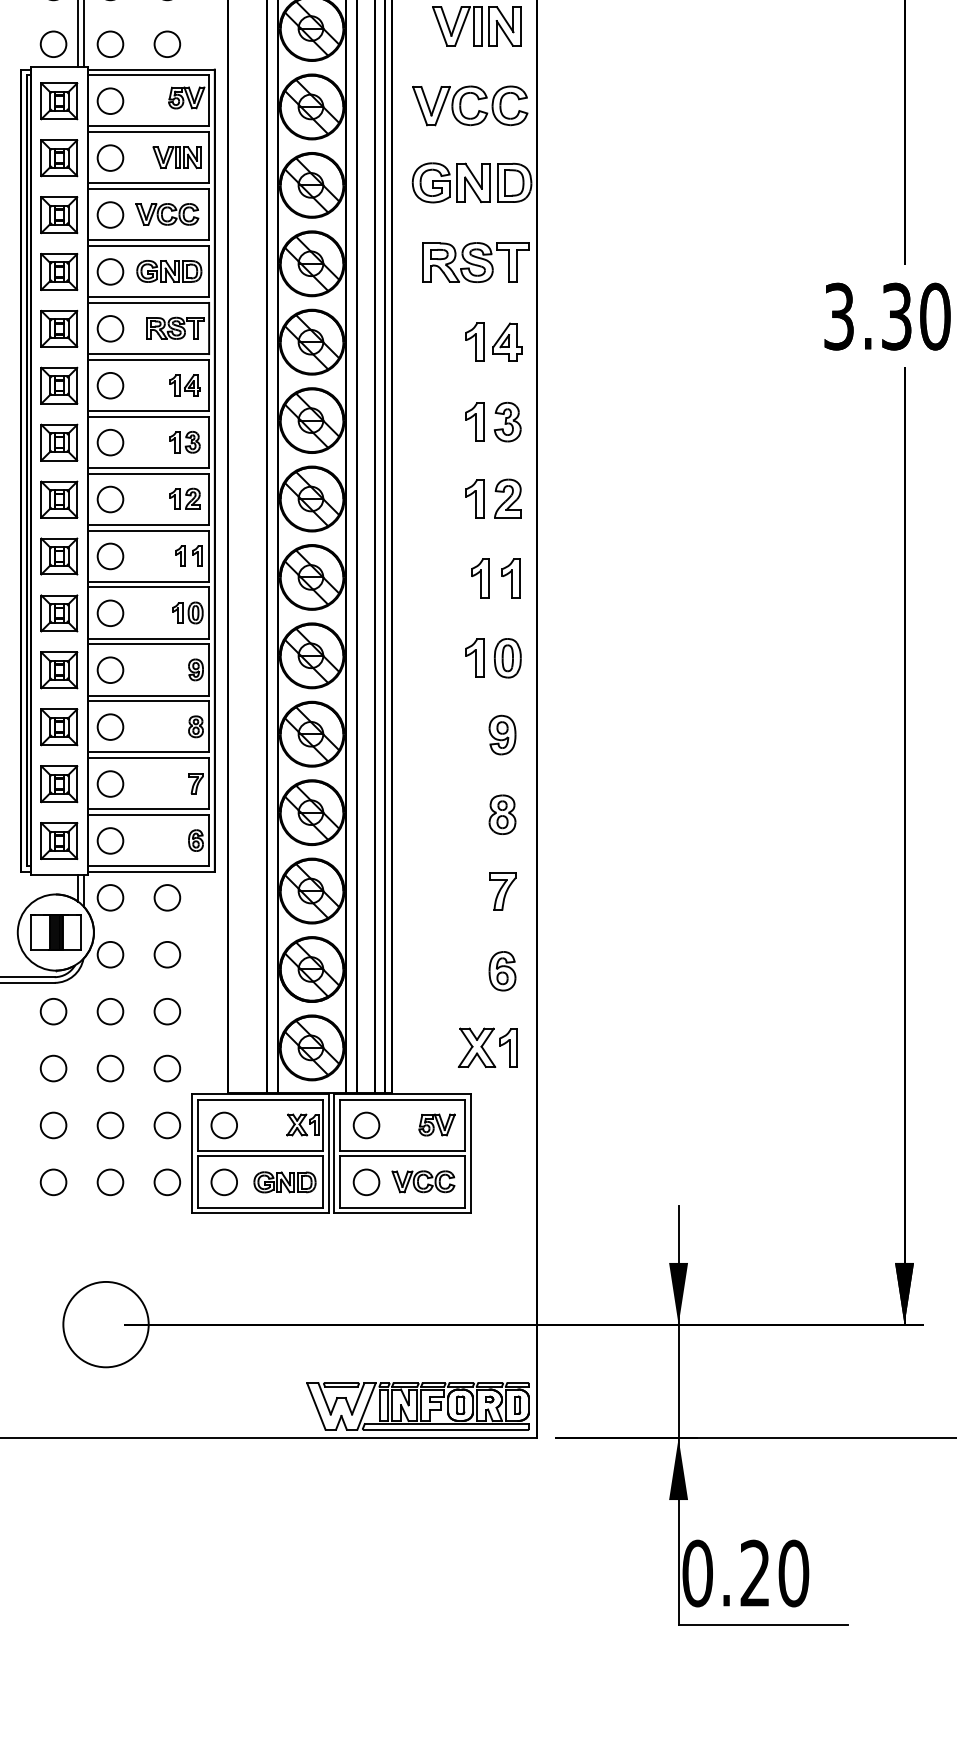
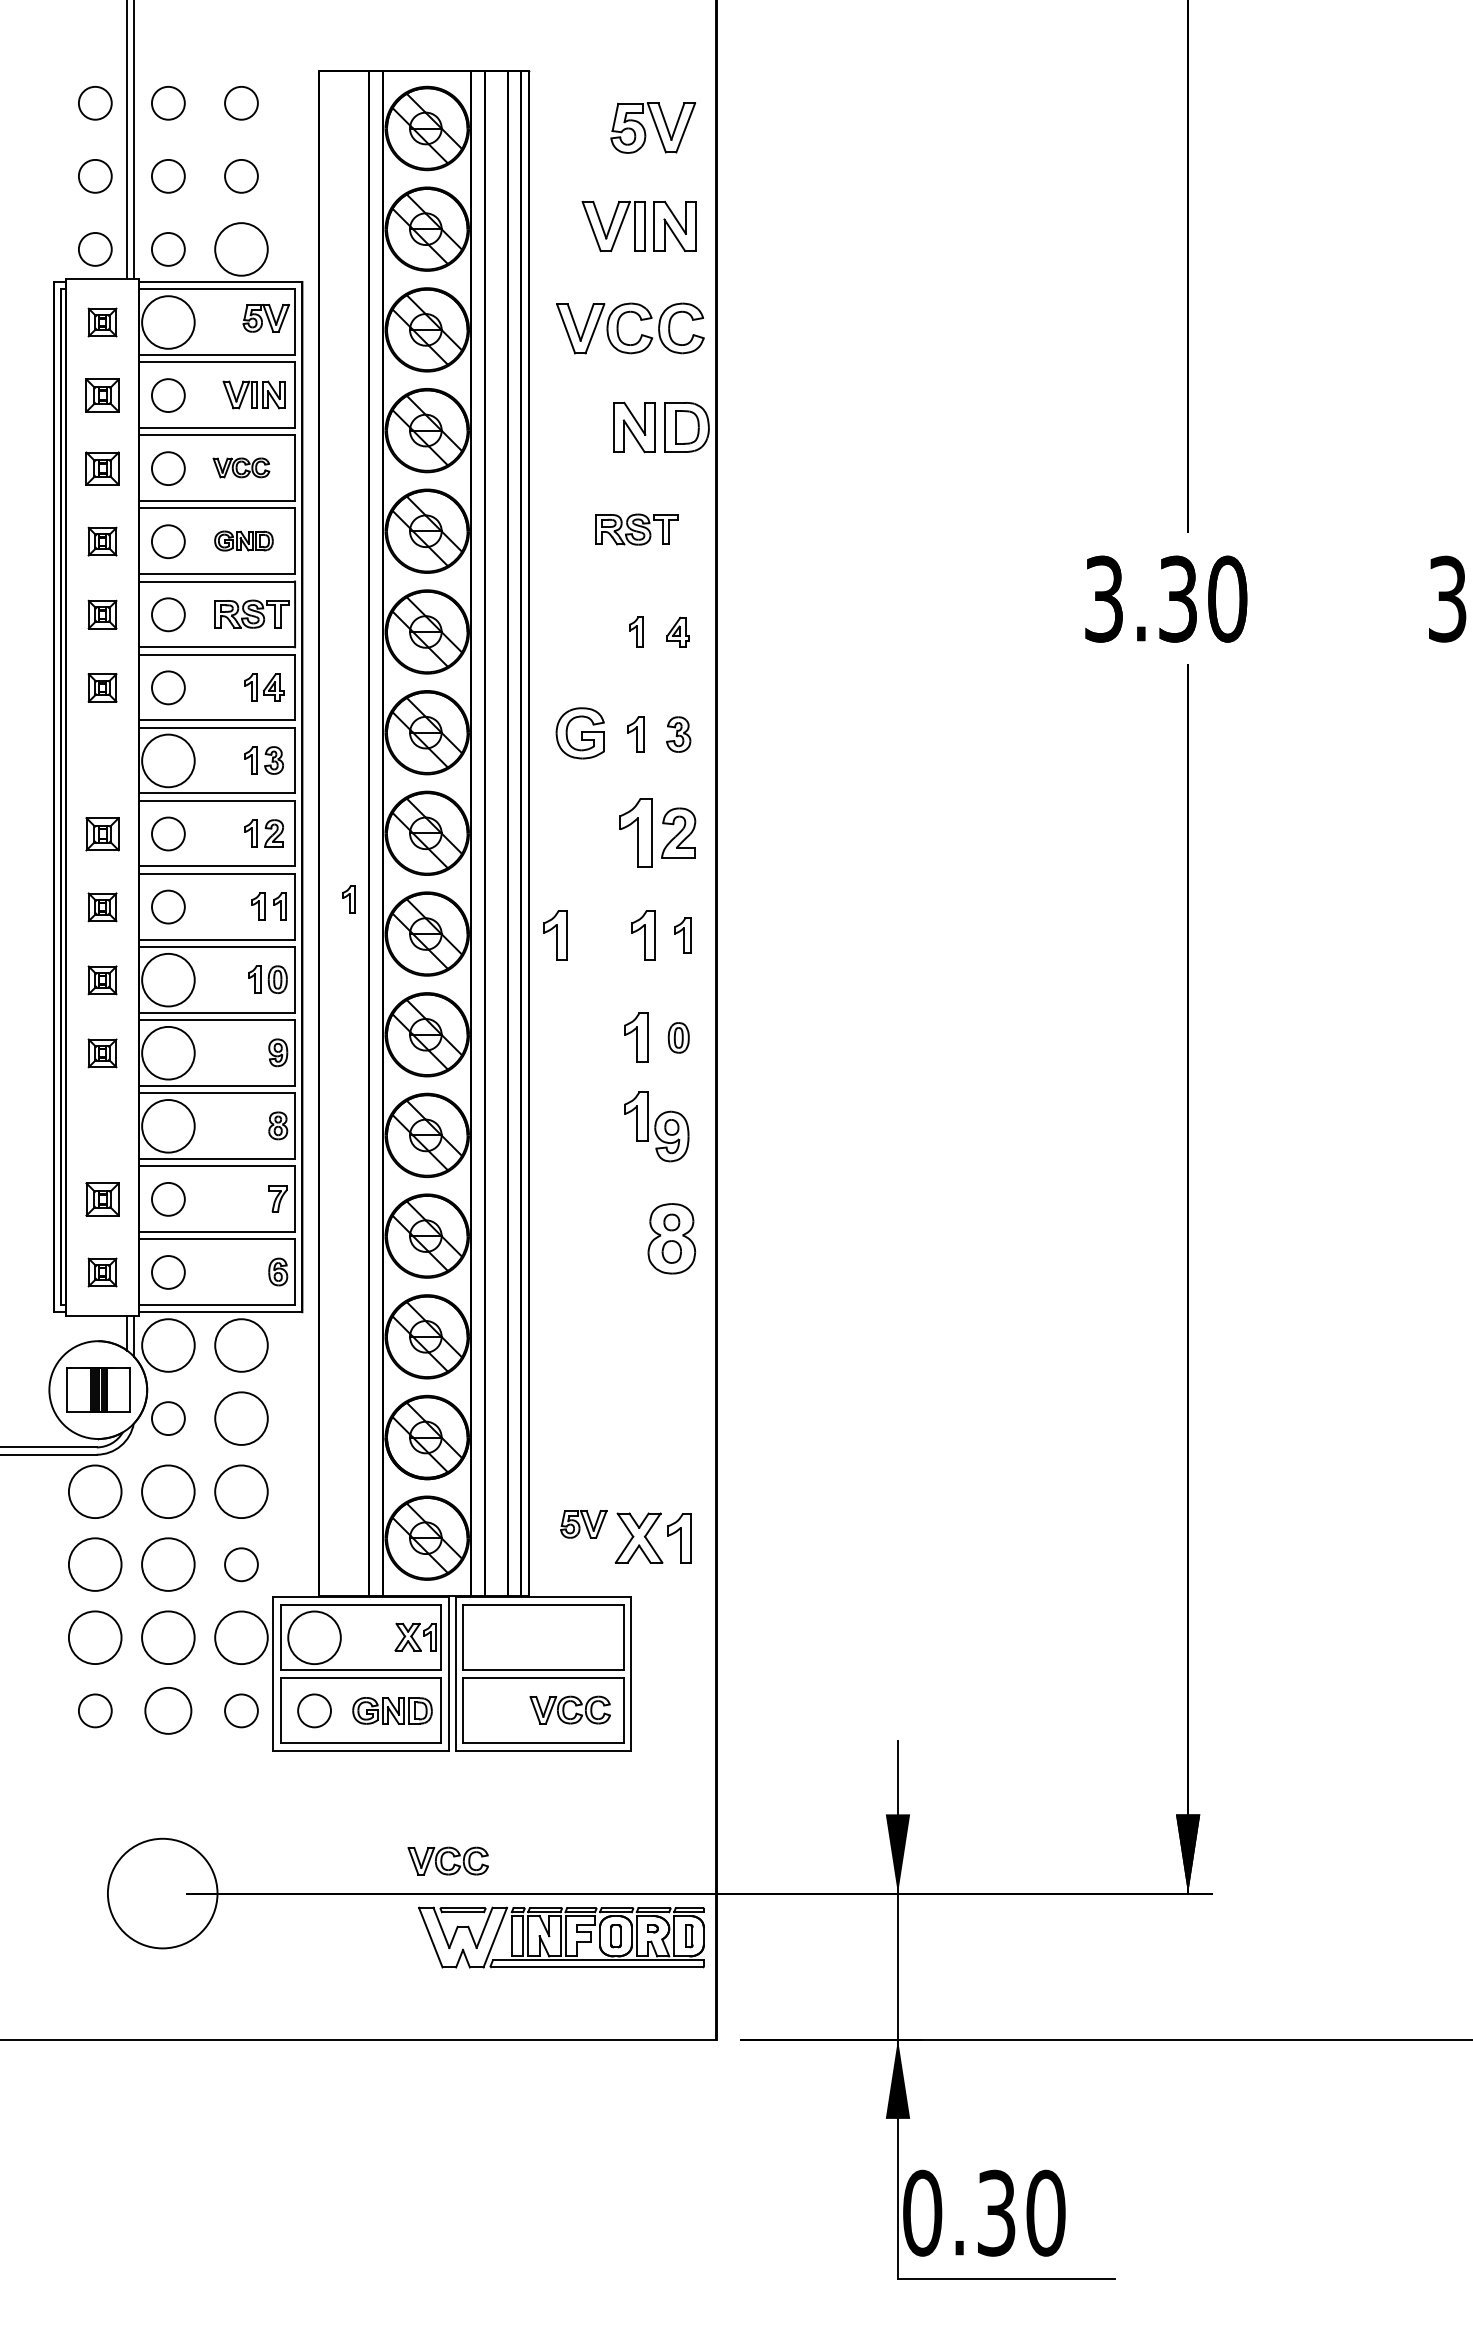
circle: (167, 44) -> (241, 249), size x1.6
part: (59, 101) -> (102, 322), size x0.6
circle: (109, 101) -> (167, 322), size x1.6
part: (59, 158) -> (102, 395), size x0.7
part: (430, 182) -> (579, 733), moved
part: (59, 214) -> (102, 468), size x0.7
part: (167, 214) -> (241, 467), size x0.7
part: (474, 262) -> (636, 529), size x0.6
part: (168, 270) -> (243, 540), size x0.7
part: (59, 271) -> (102, 541), size x0.6
part: (59, 328) -> (102, 614), size x0.6
part: (474, 341) -> (636, 631), size x0.6
part: (507, 342) -> (678, 632), size x0.6
part: (59, 385) -> (102, 687), size x0.6
part: (474, 422) -> (636, 734), size x0.7
part: (507, 422) -> (678, 734), size x0.7
circle: (110, 442) -> (168, 760), size x1.6
part: (59, 443) -> (102, 761), removed
part: (474, 498) -> (636, 832), size x1.4
part: (59, 499) -> (102, 834), size x0.7
part: (250, 550) -> (348, 899), added
part: (59, 556) -> (102, 907), size x0.6
part: (411, 578) -> (555, 935), added
part: (510, 578) -> (682, 935), size x0.7
circle: (110, 612) -> (168, 979), size x1.6
part: (59, 613) -> (102, 980), size x0.6
part: (507, 657) -> (678, 1037), size x0.6
circle: (110, 669) -> (168, 1052), size x1.6
part: (59, 670) -> (102, 1053), size x0.6
part: (474, 719) -> (636, 1116), added
circle: (110, 726) -> (168, 1125), size x1.6
part: (59, 727) -> (102, 1126), removed
part: (59, 784) -> (102, 1199), size x0.7
part: (502, 814) -> (671, 1238), size x1.4
part: (59, 840) -> (102, 1272), size x0.6
part: (502, 891) -> (671, 1337), removed
circle: (110, 897) -> (168, 1345), size x1.6
circle: (167, 897) -> (241, 1345), size x1.6
circle: (167, 954) -> (241, 1418), size x1.6
part: (502, 971) -> (671, 1439), removed
circle: (53, 1011) -> (95, 1491), size x1.6
circle: (110, 1011) -> (168, 1491), size x1.6
circle: (167, 1011) -> (241, 1491), size x1.6
circle: (53, 1068) -> (95, 1564), size x1.6
circle: (110, 1068) -> (168, 1564), size x1.6
circle: (53, 1125) -> (95, 1637), size x1.6
circle: (110, 1125) -> (168, 1637), size x1.6
circle: (167, 1125) -> (241, 1637), size x1.6
circle: (224, 1125) -> (314, 1637), size x1.6
circle: (365, 1125) -> (496, 1637), removed
part: (436, 1125) -> (583, 1524), moved
circle: (110, 1182) -> (168, 1710), size x1.4
circle: (365, 1182) -> (496, 1710), removed
part: (327, 1298) -> (447, 1860), added
part: (418, 1406) -> (561, 1937), moved
text: (755, 1573) -> (996, 2213), 0.20 -> 0.30

